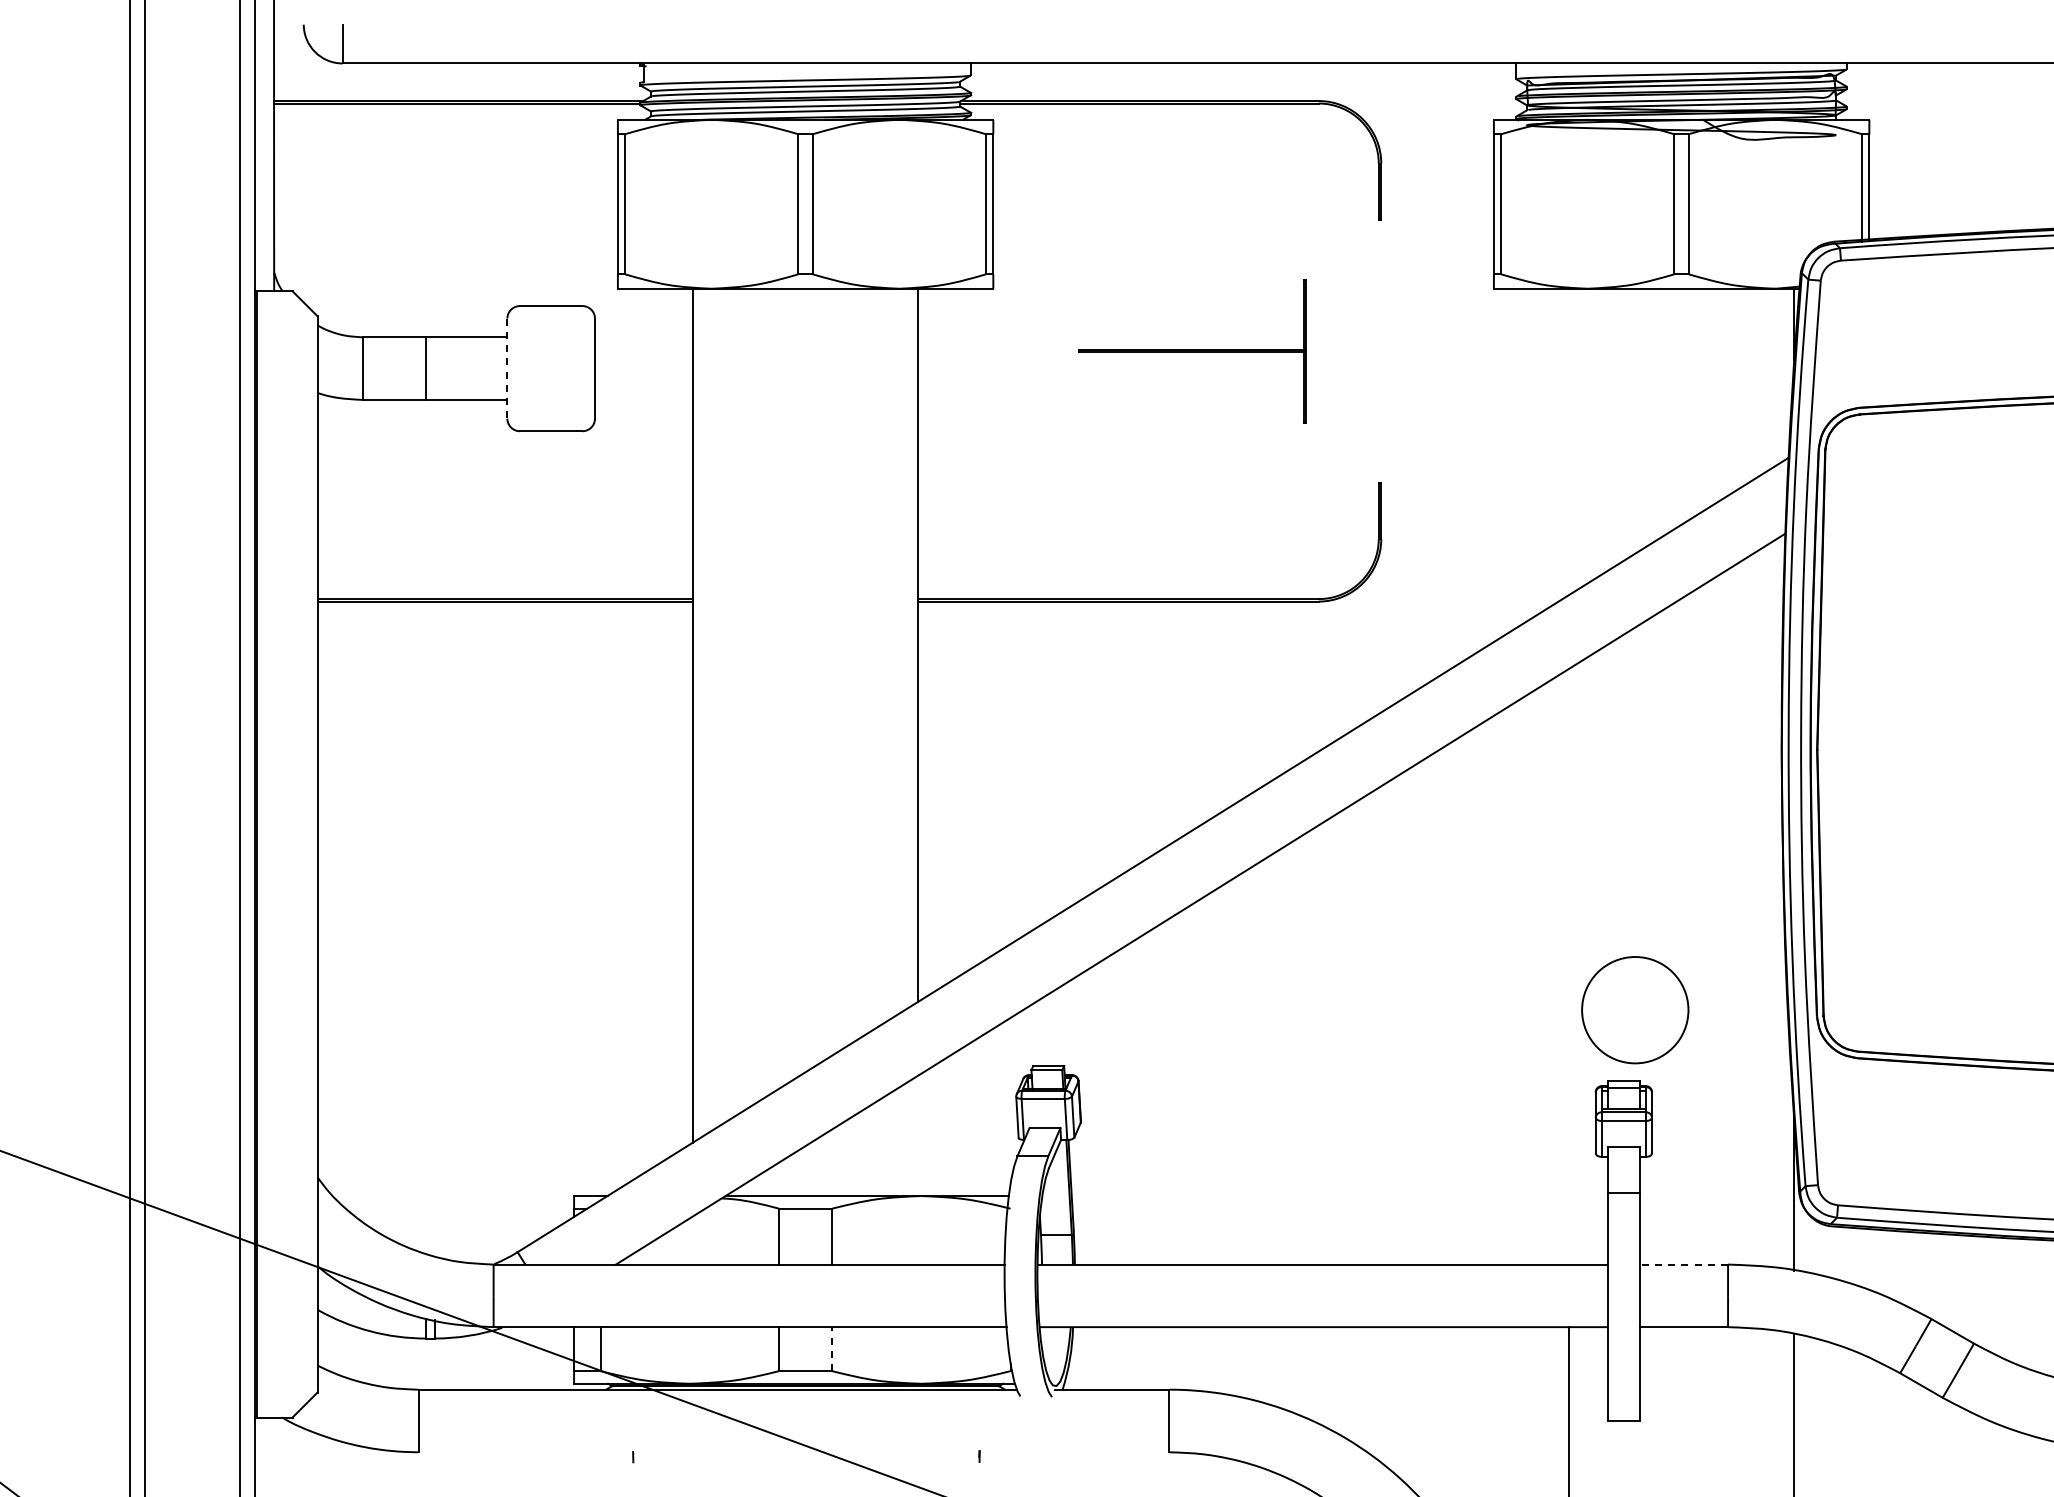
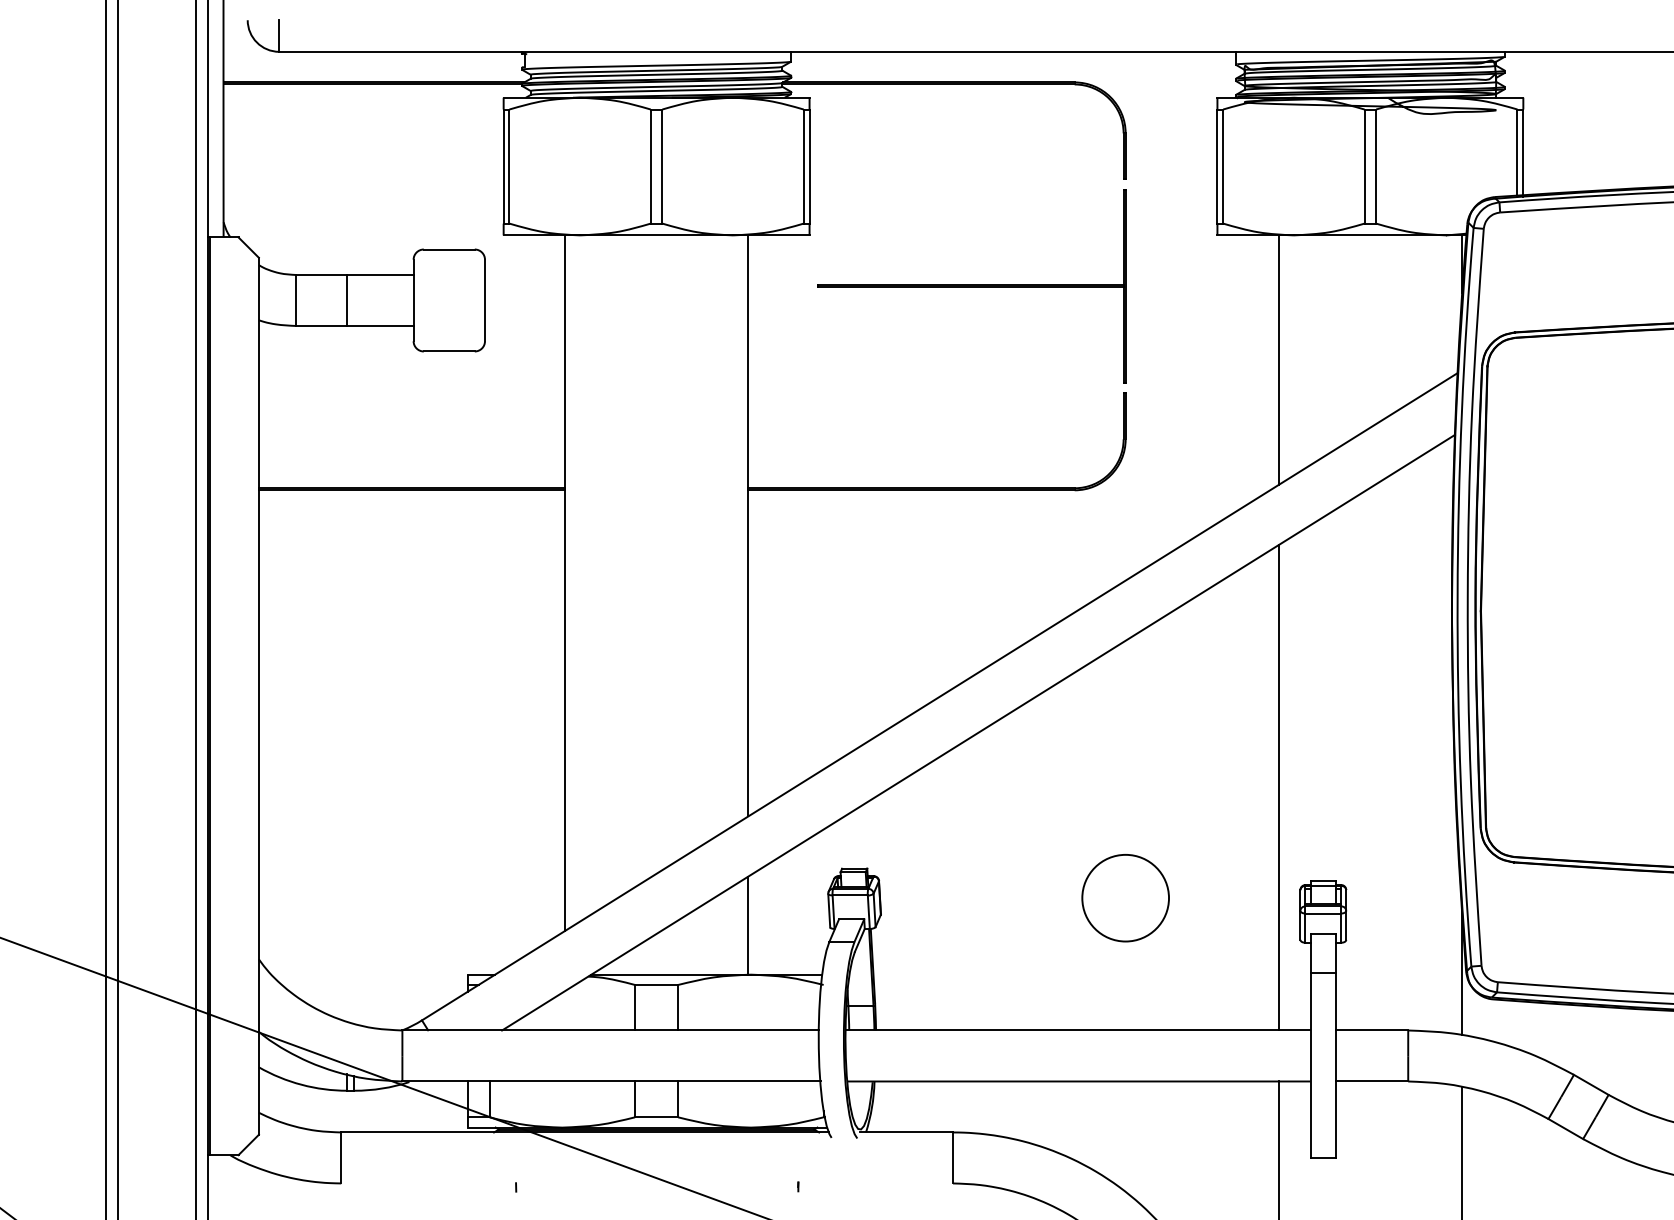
part: (1191, 350) -> (971, 285), size x1.67
line: (507, 369) -> (413, 301), dashed -> solid
line: (1569, 441) -> (1279, 359), added
line: (1569, 966) -> (1279, 787), added
circle: (1635, 1010) -> (1125, 898), moved
line: (918, 1135) -> (748, 925), added
line: (1683, 1264) -> (1371, 1030), dashed -> solid
line: (832, 1349) -> (678, 1099), dashed -> solid

